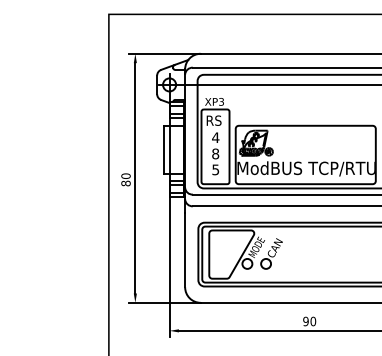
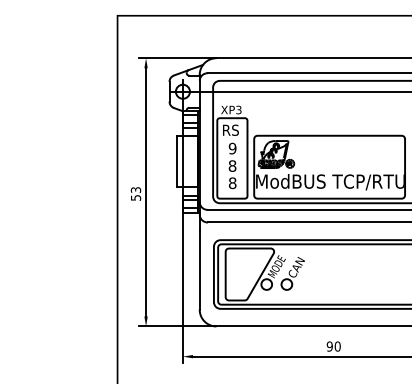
text: (215, 137) -> (232, 148), 4 -> 9
text: (215, 170) -> (232, 183), 5 -> 8
text: (125, 179) -> (135, 193), 80 -> 53

